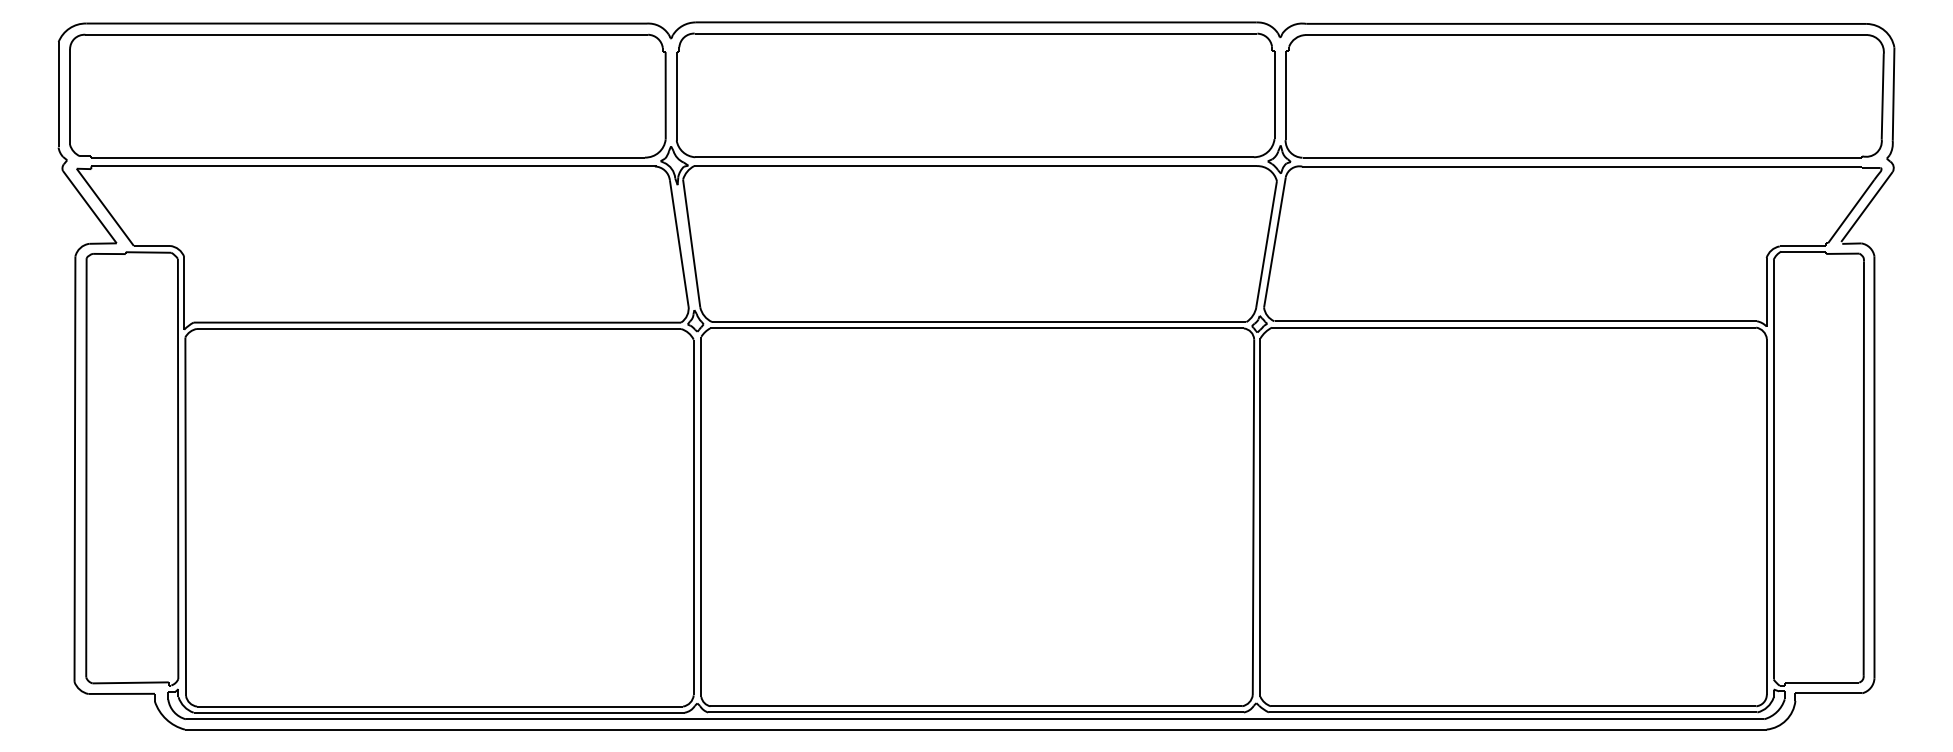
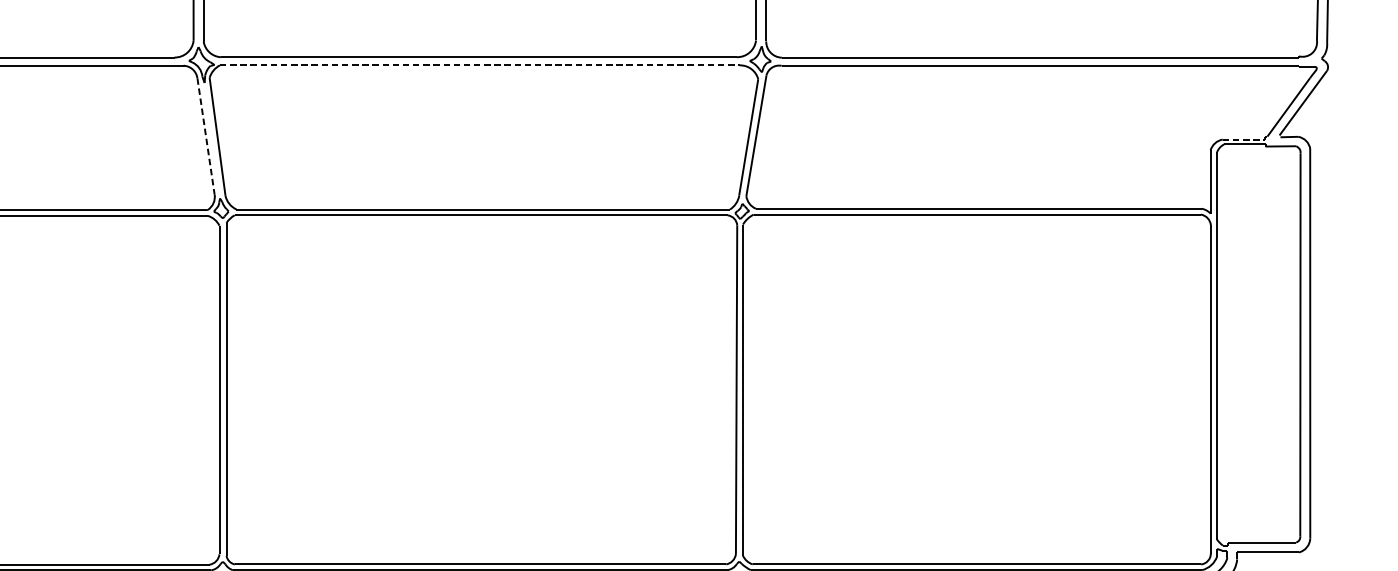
line: (976, 166) -> (480, 65), solid -> dashed
line: (679, 243) -> (206, 136), solid -> dashed
line: (1803, 246) -> (1244, 139), solid -> dashed

